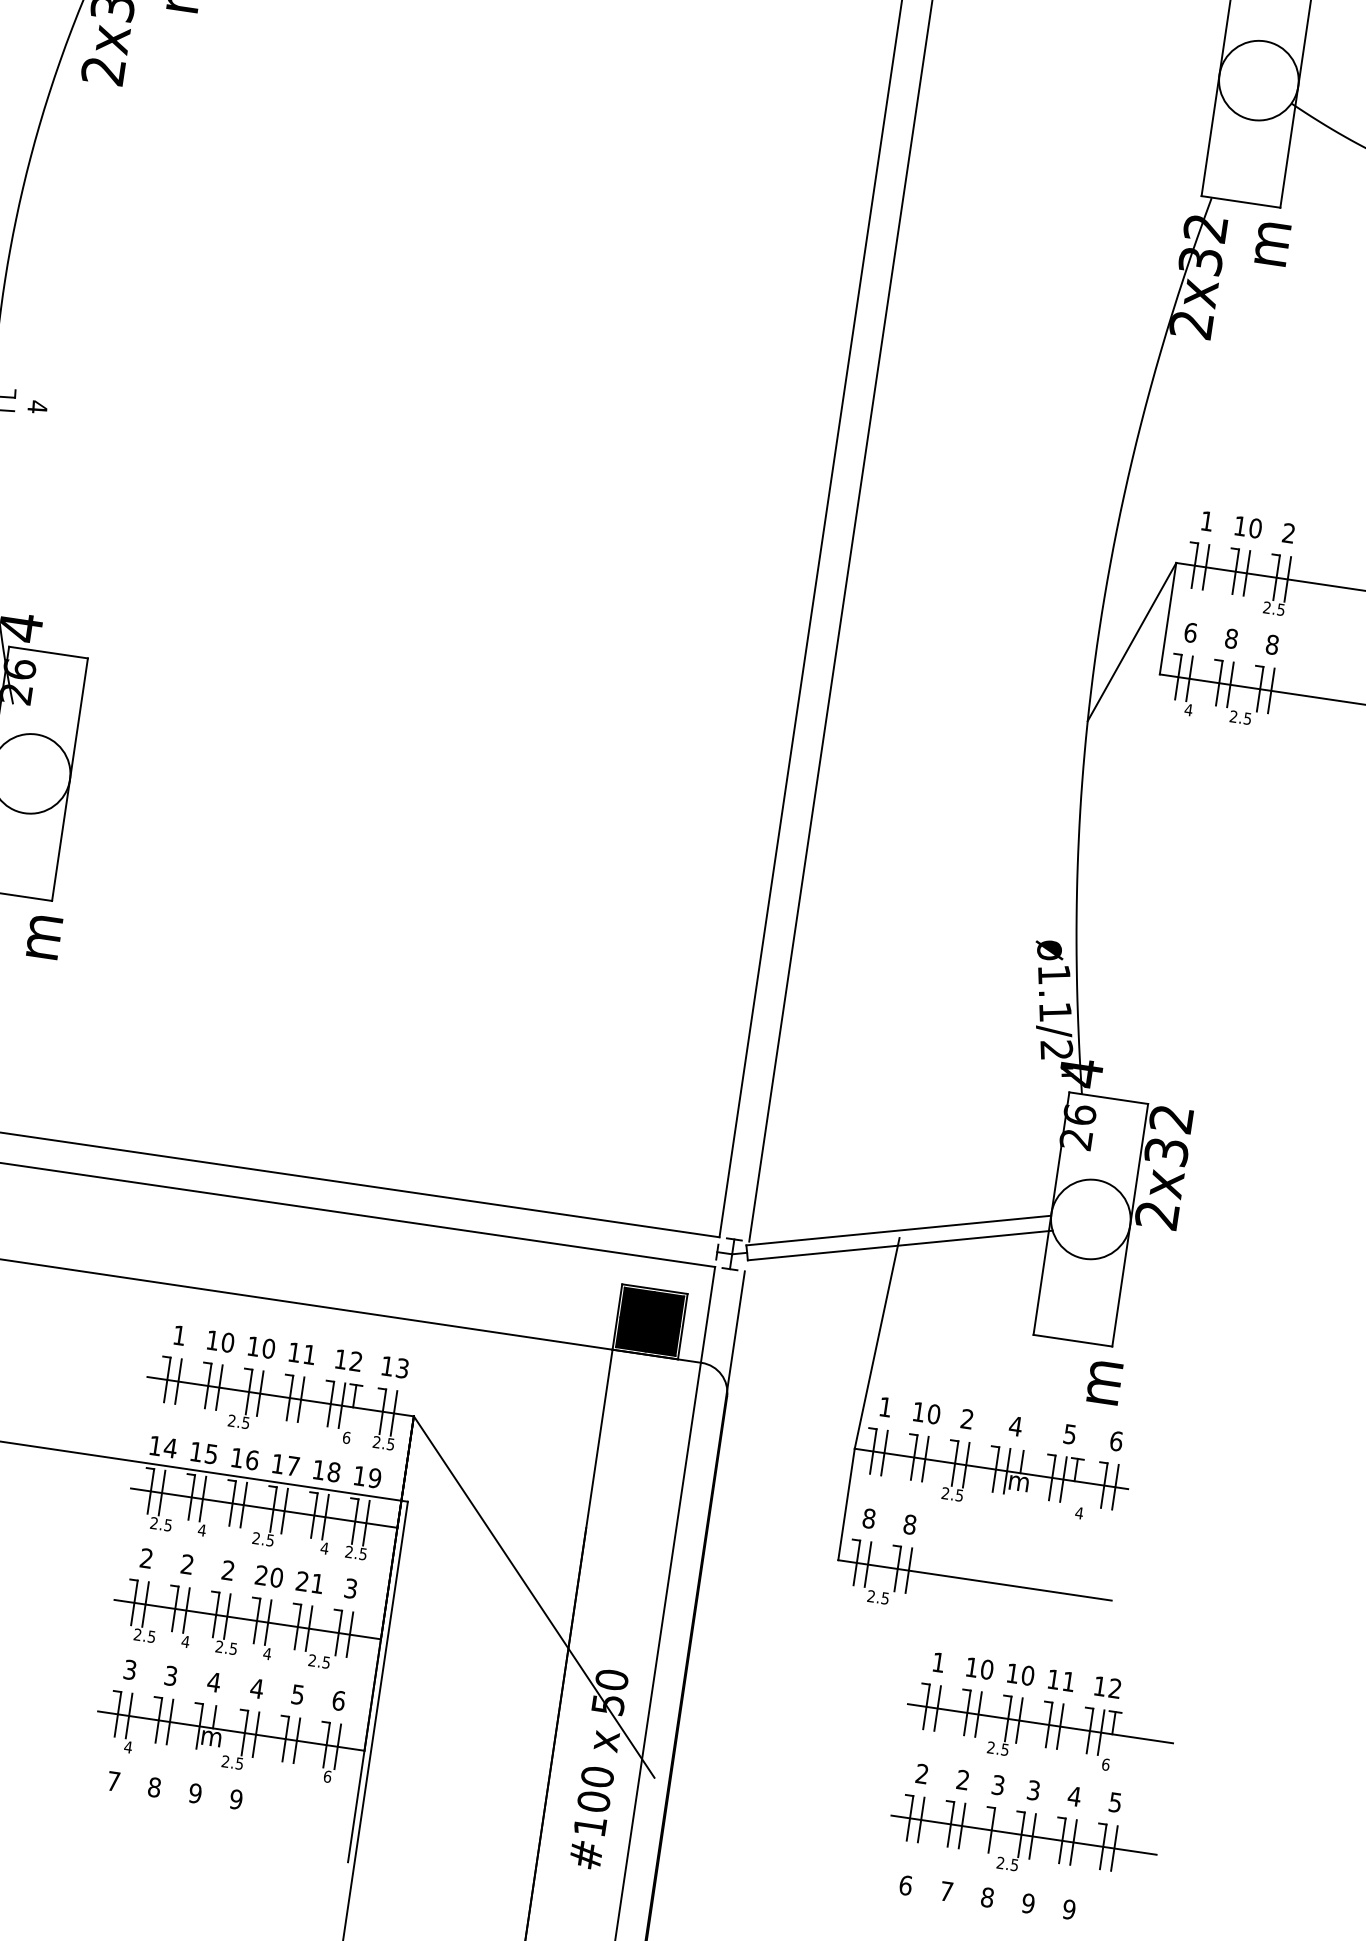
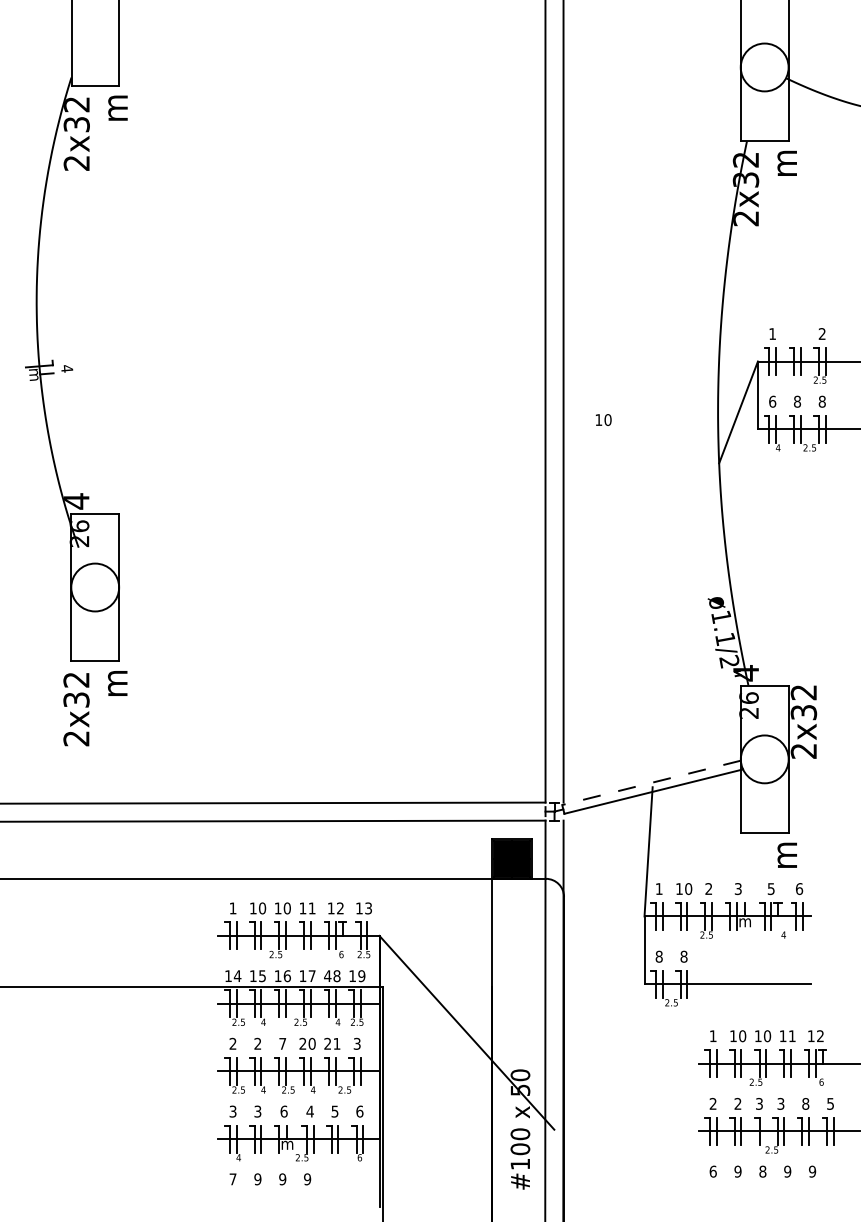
text: (1248, 526) -> (603, 419), moved
line: (898, 1229) -> (651, 782), solid -> dashed
text: (1015, 1427) -> (738, 889), 4 -> 3
text: (318, 1468) -> (327, 975), 18 -> 48
text: (228, 1569) -> (282, 1043), 2 -> 7
text: (213, 1682) -> (283, 1111), 4 -> 6
text: (153, 1787) -> (257, 1179), 8 -> 9
text: (1074, 1795) -> (805, 1103), 4 -> 8
text: (945, 1891) -> (737, 1171), 7 -> 9

